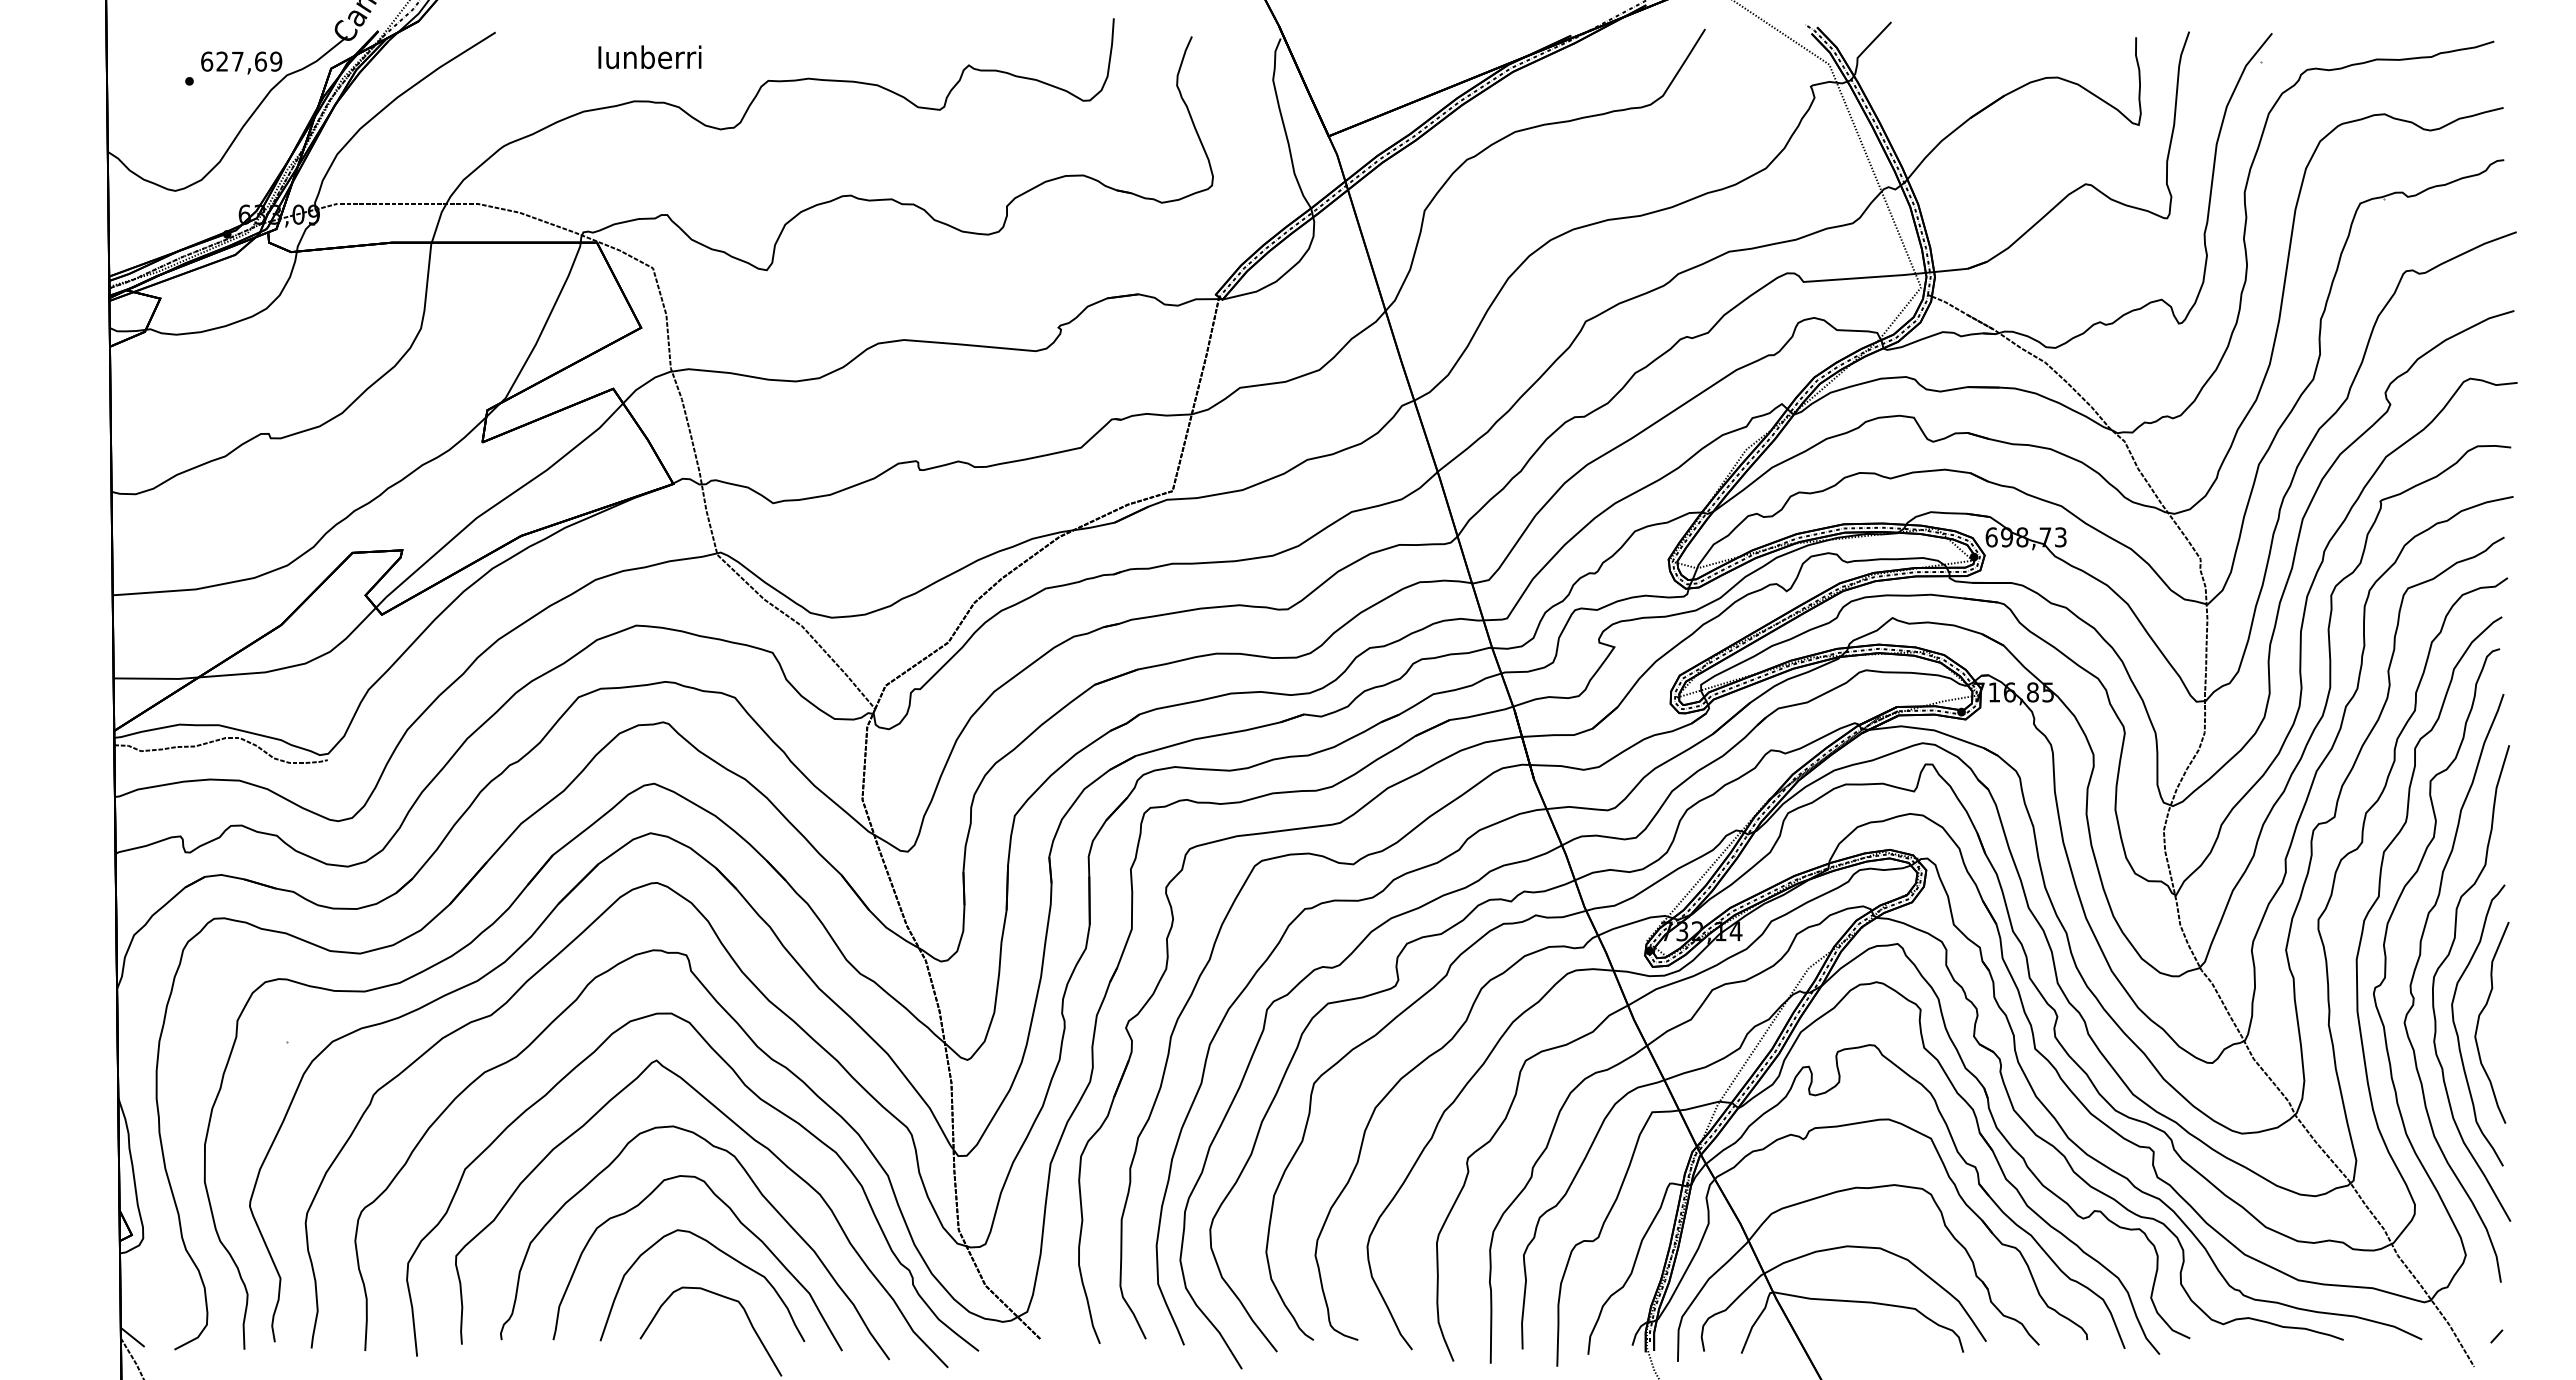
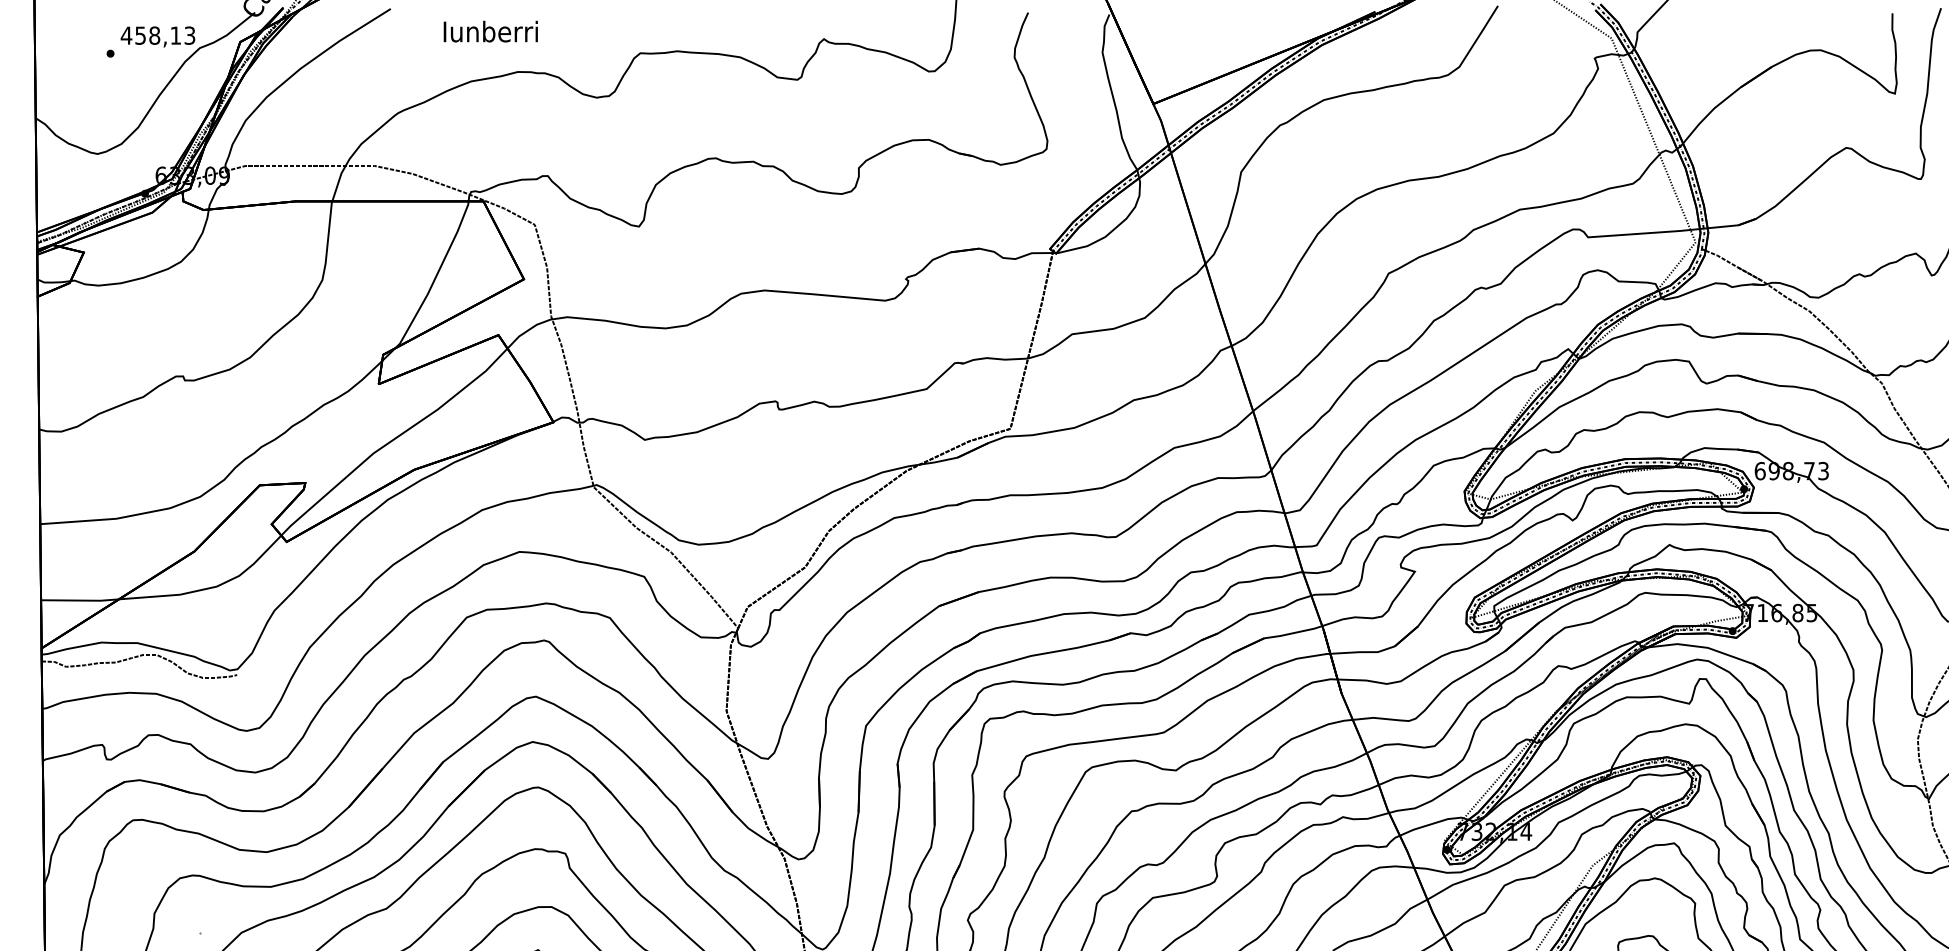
text: (649, 57) -> (490, 31), moved
text: (241, 61) -> (158, 35), 627,69 -> 458,13

